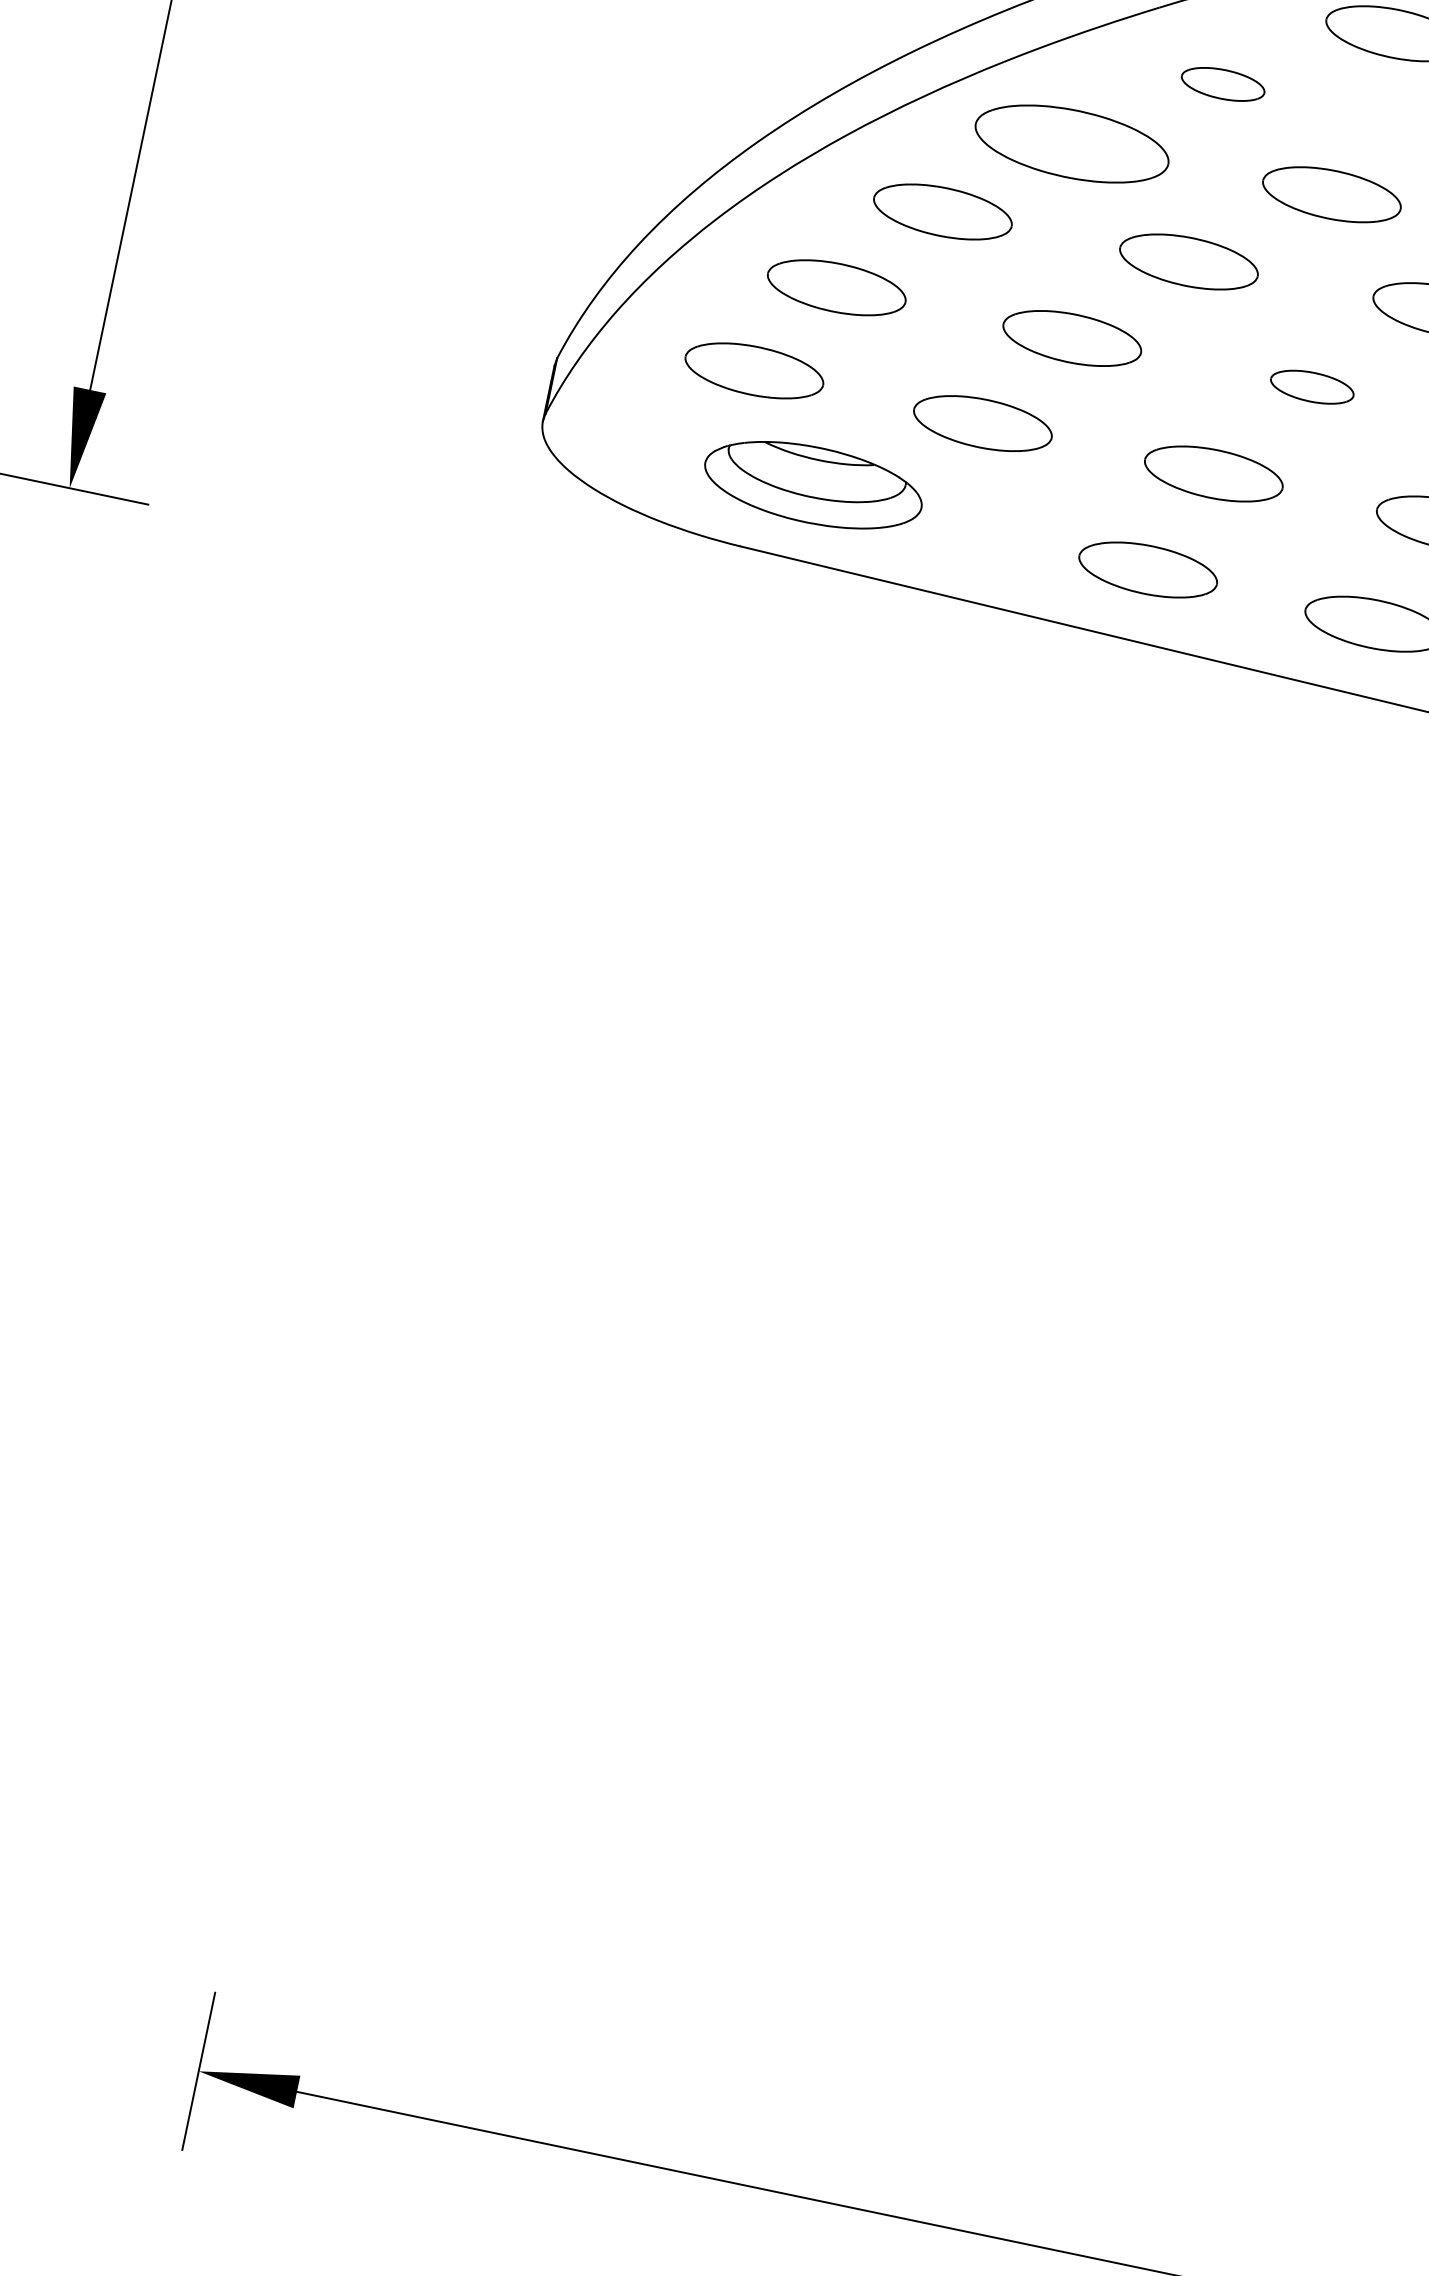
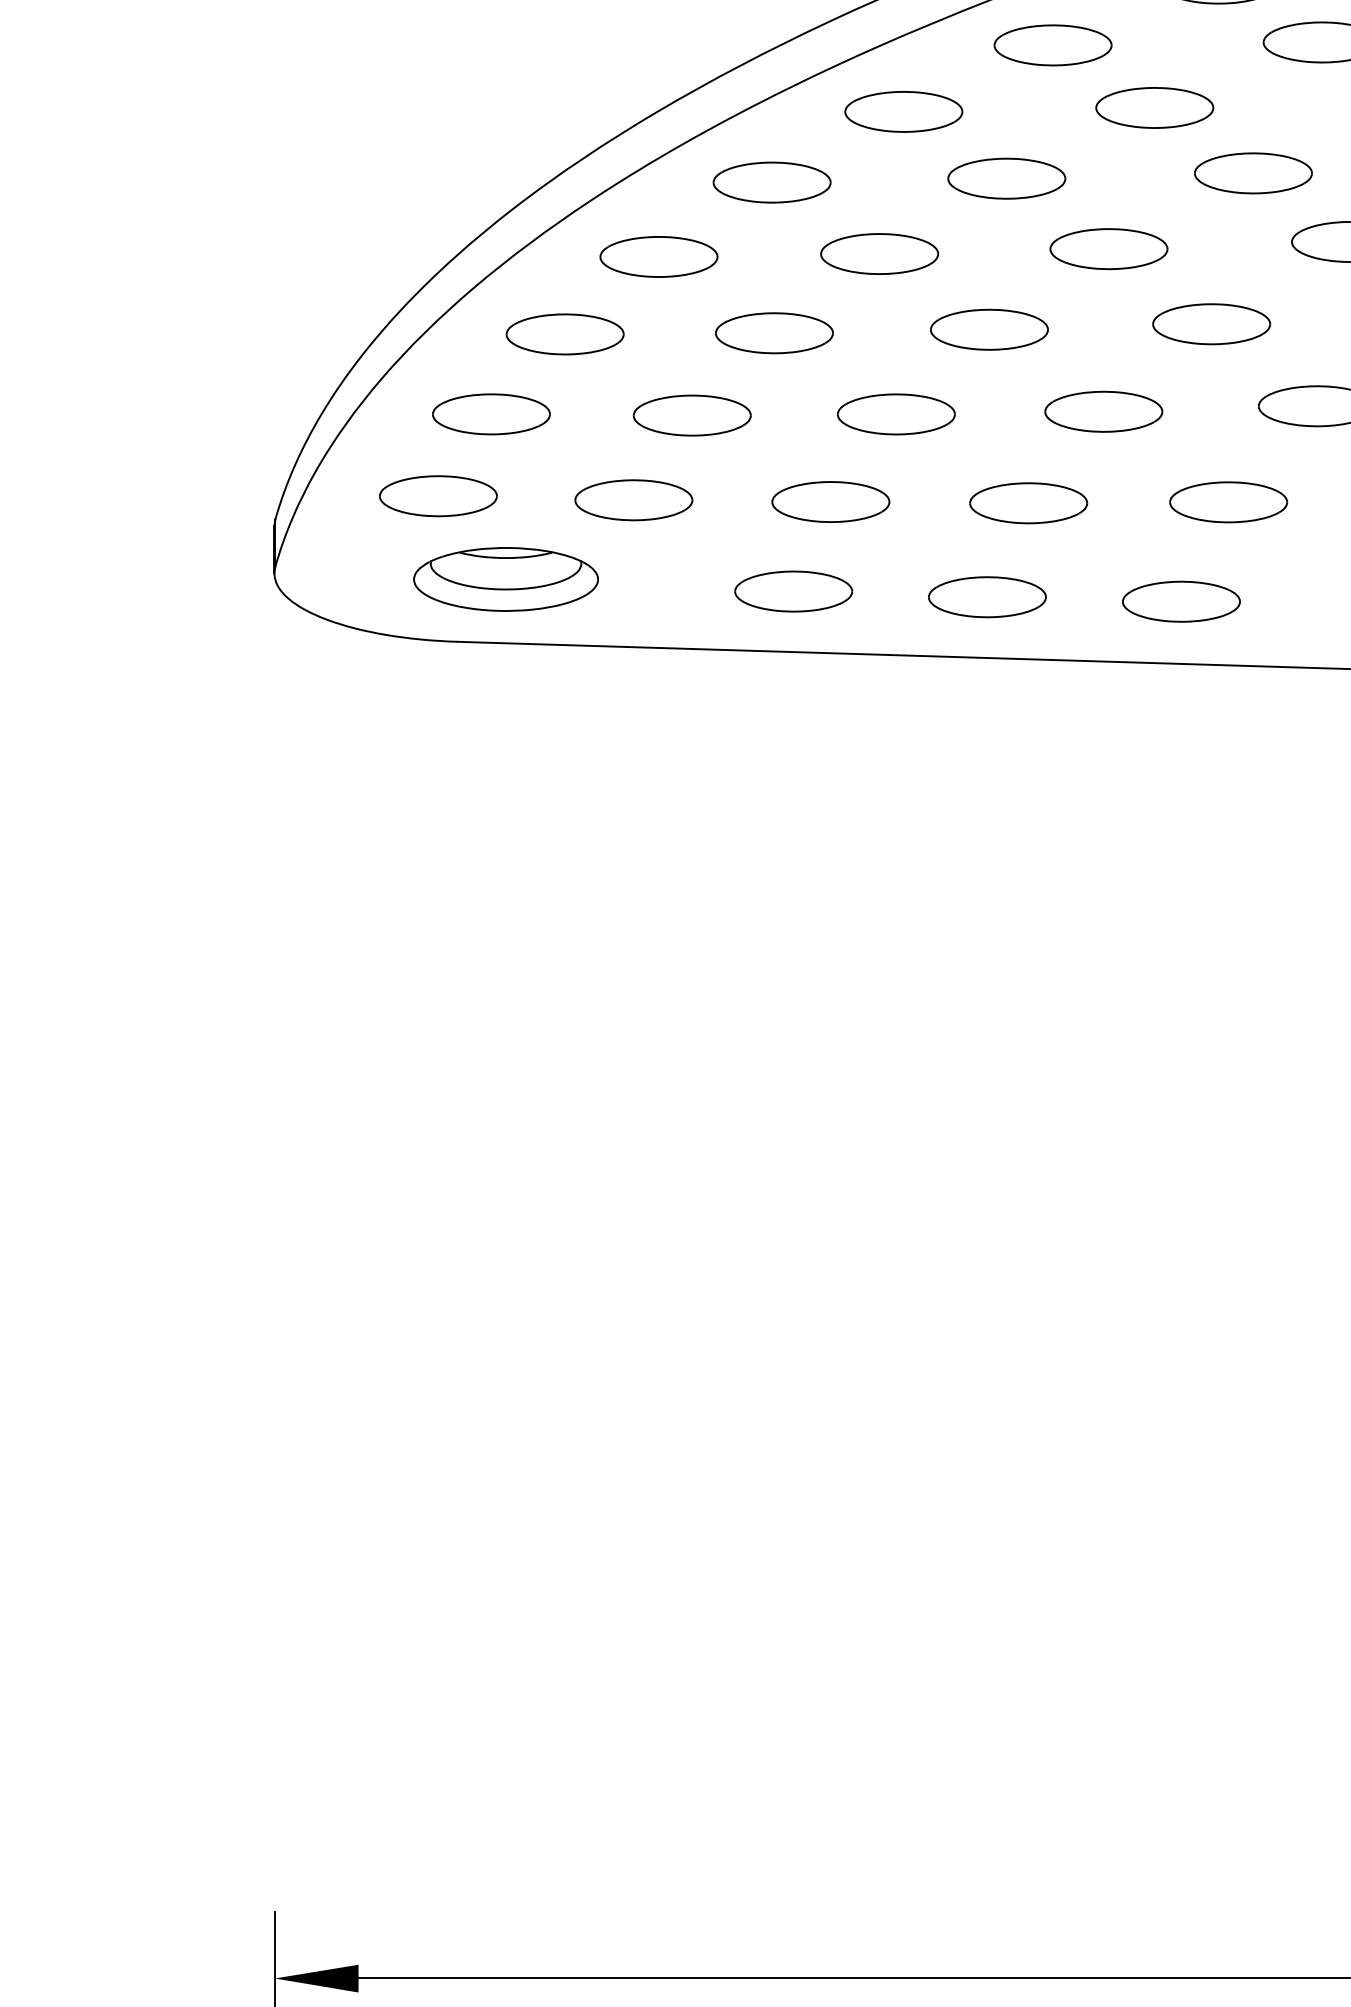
part: (1222, 84) -> (771, 182), size x1.67
part: (1071, 143) -> (658, 256), size x0.71
part: (1312, 387) -> (896, 414), size x1.67

